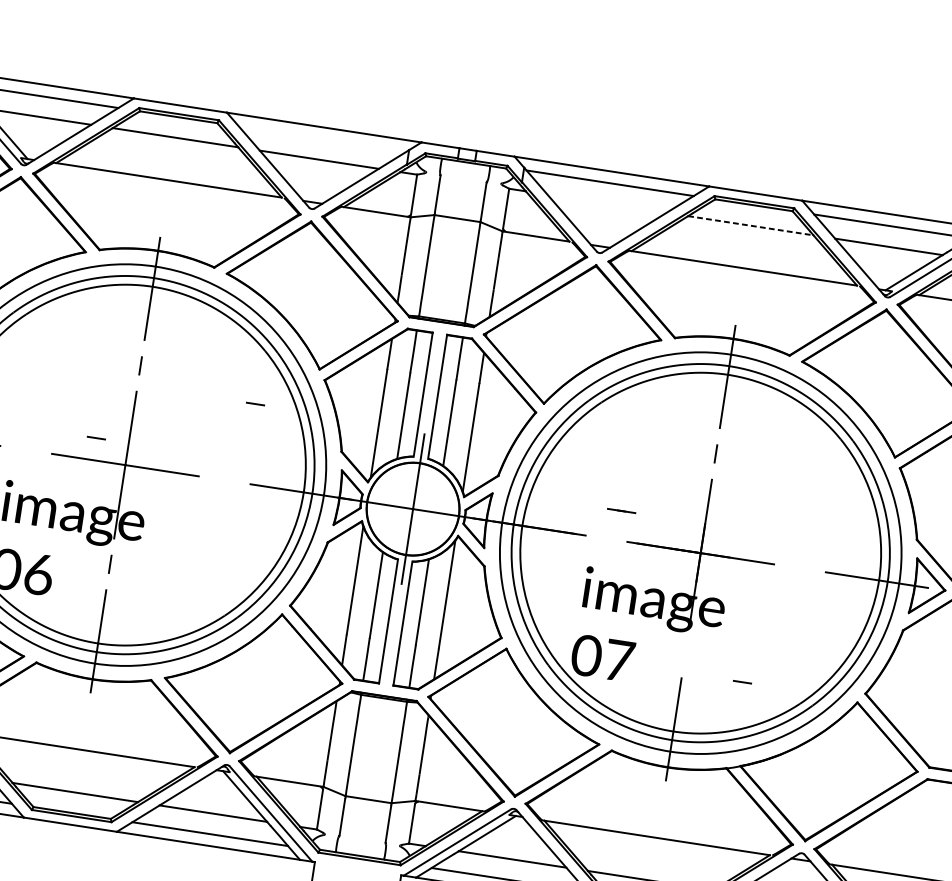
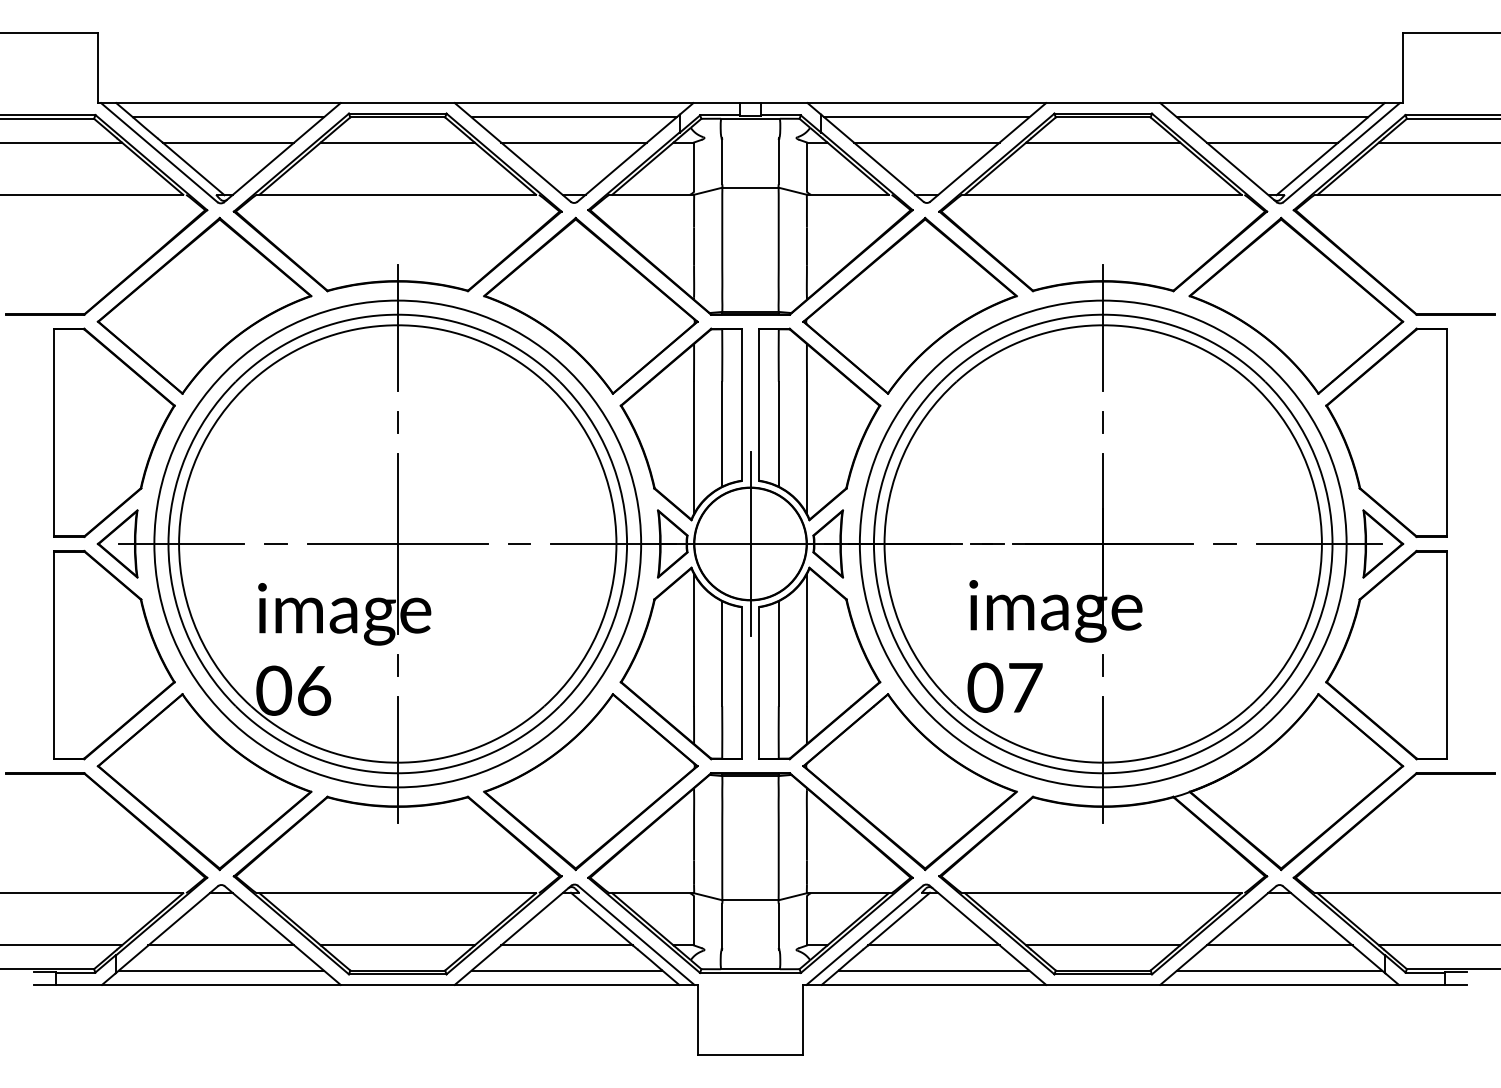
line: (321, 139) -> (573, 117), added
line: (606, 203) -> (926, 142), added
line: (751, 225) -> (1103, 142), dashed -> solid
line: (255, 403) -> (519, 543), moved
line: (96, 437) -> (275, 543), moved
line: (621, 510) -> (987, 543), moved
line: (684, 652) -> (1102, 665), added
line: (742, 681) -> (1224, 543), moved

